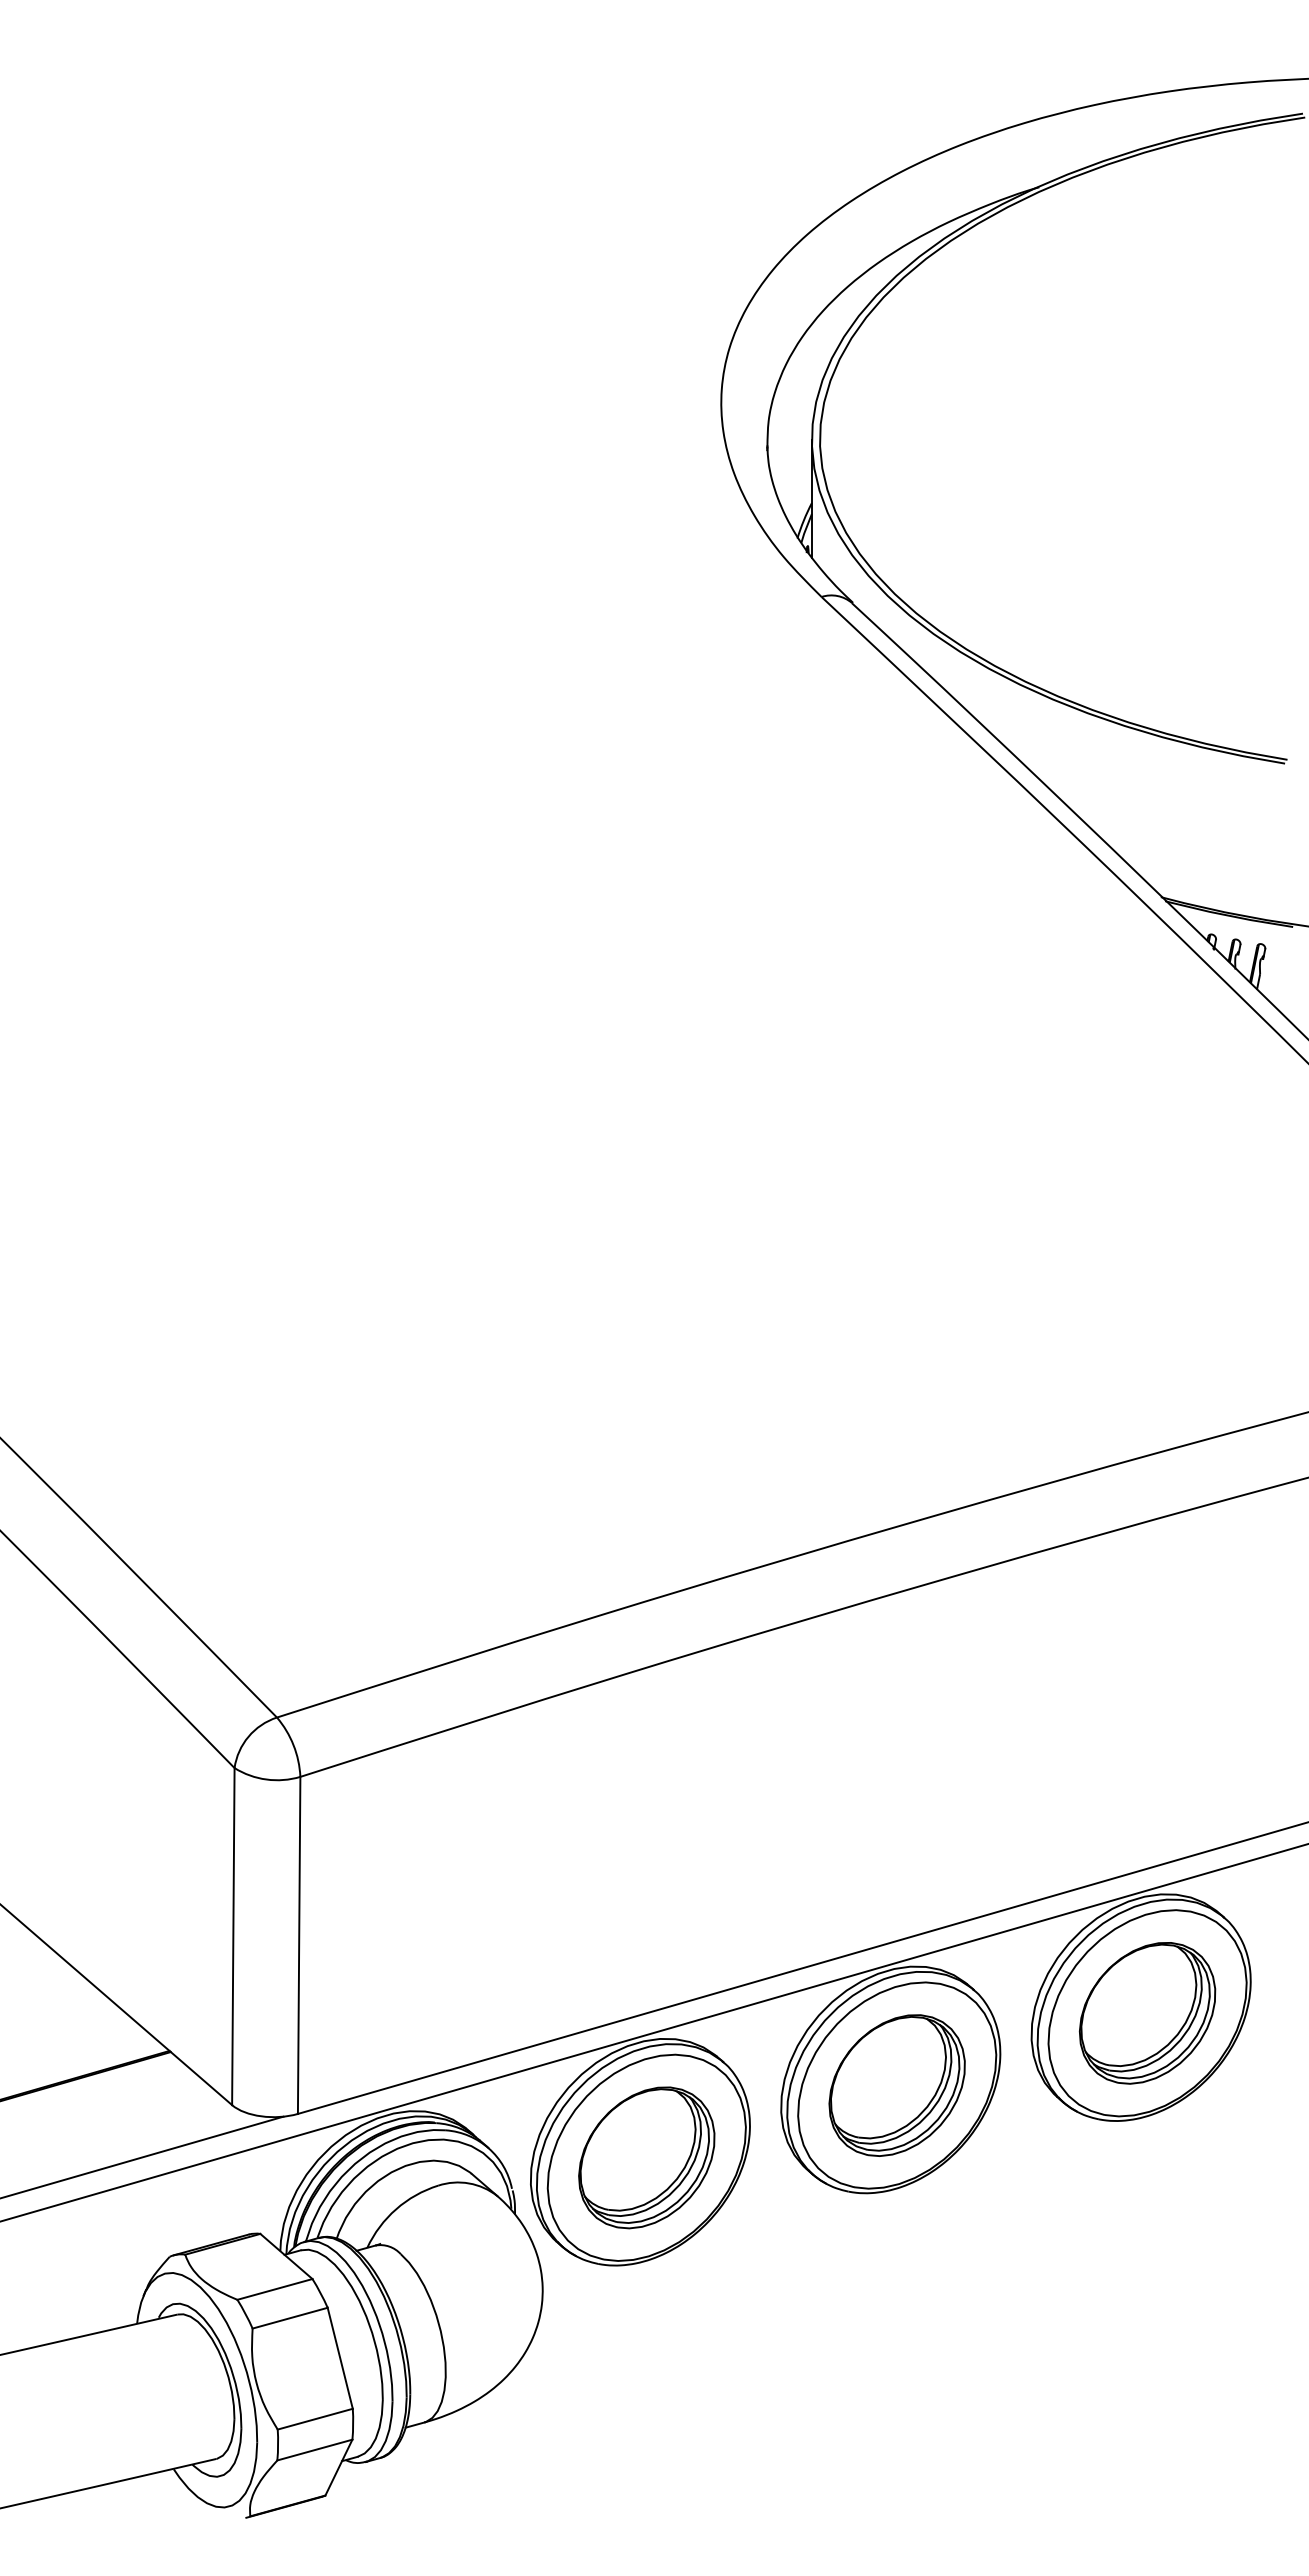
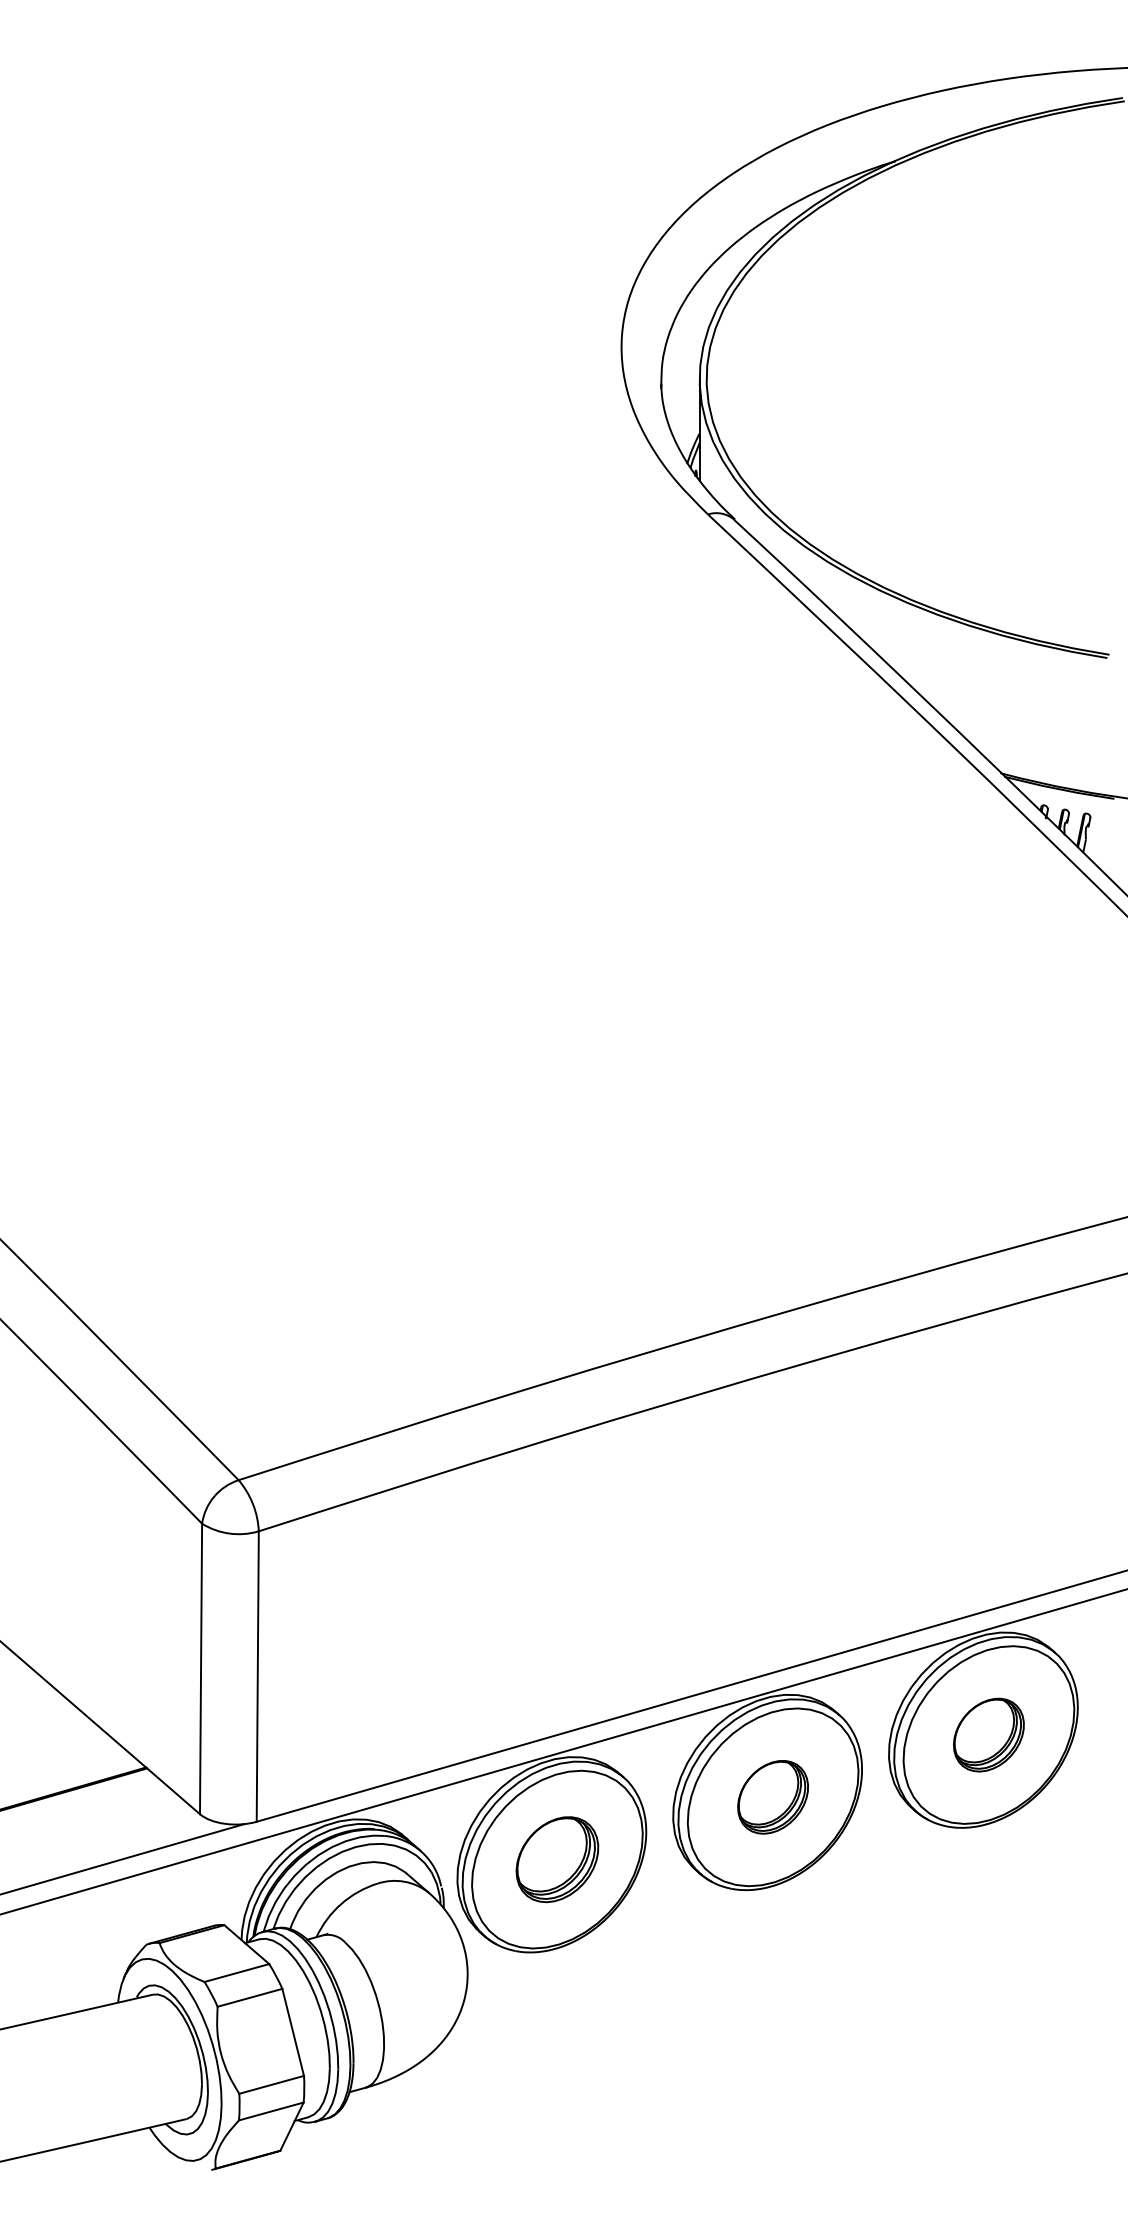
part: (1147, 2013) -> (988, 1735), size x0.6
part: (896, 2085) -> (772, 1797), size x0.6
part: (646, 2157) -> (557, 1859), size x0.7

